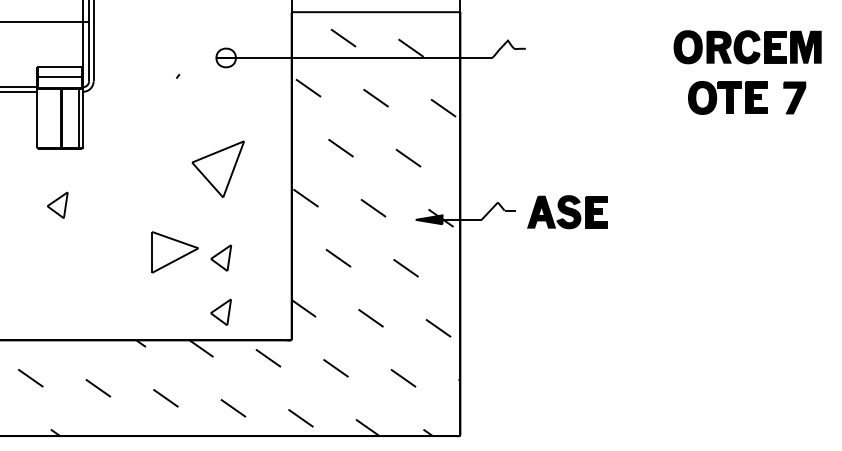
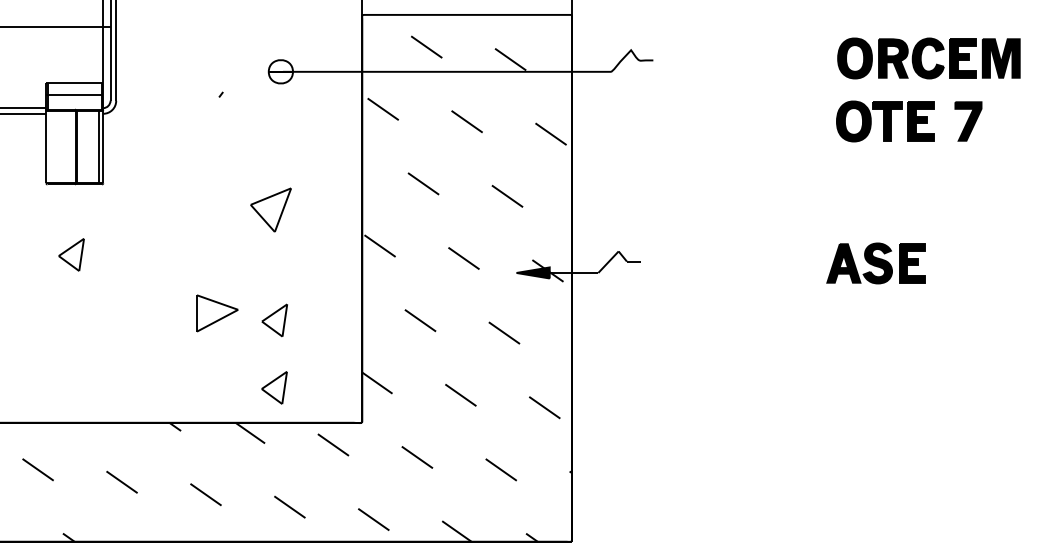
part: (747, 97) -> (909, 121), moved
part: (217, 168) -> (270, 209), size x0.62
part: (567, 212) -> (875, 263), moved
part: (175, 252) -> (217, 313), size x0.71

